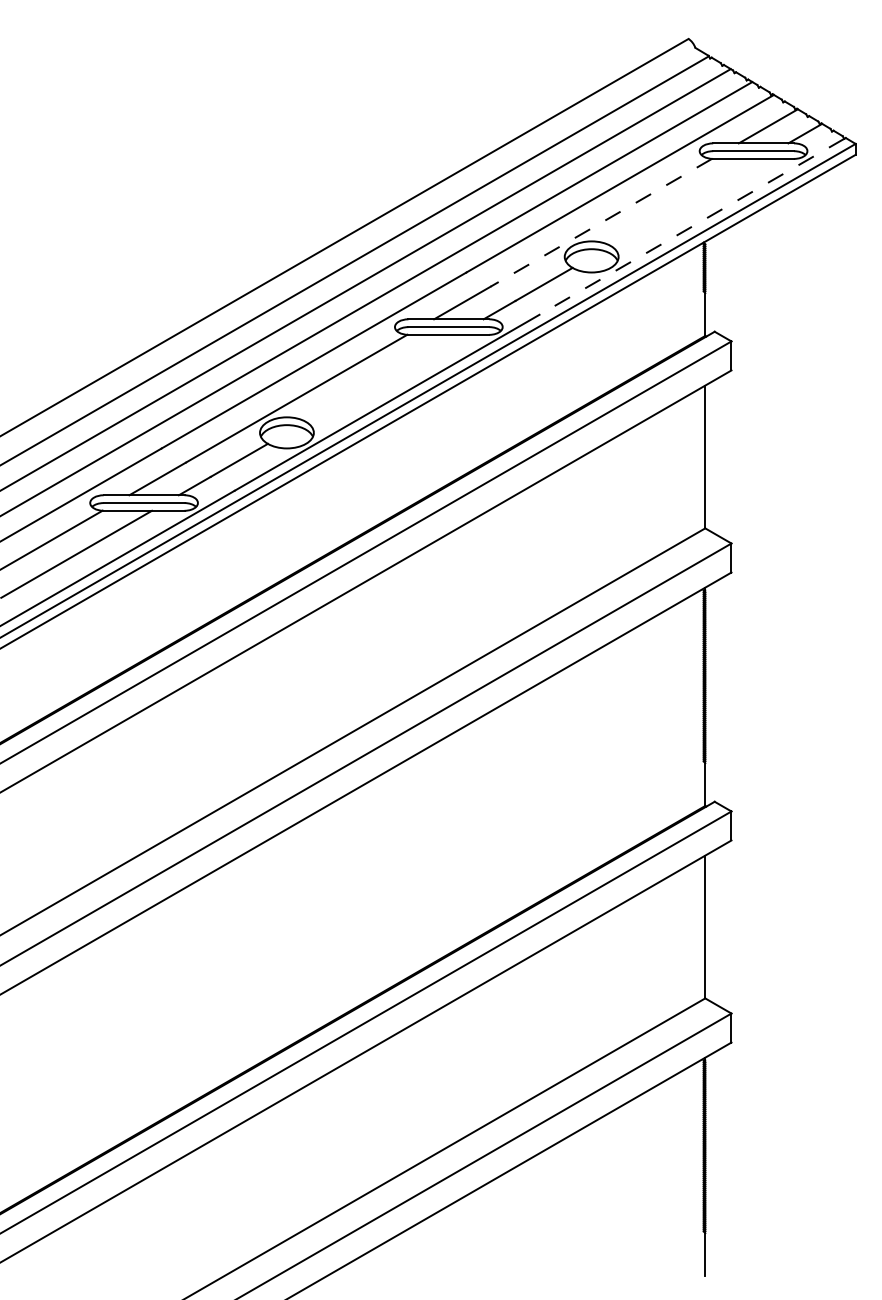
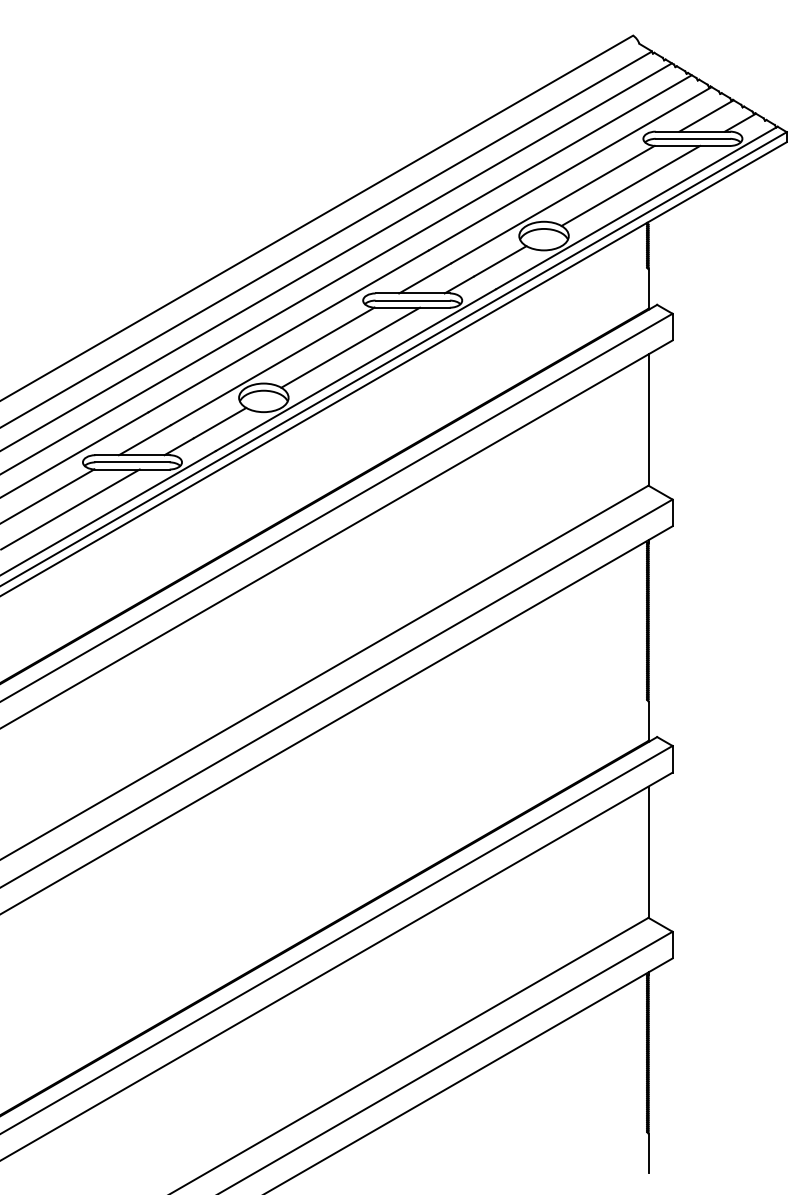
line: (685, 201) -> (630, 185), added
line: (601, 222) -> (553, 204), dashed -> solid
line: (691, 226) -> (635, 208), dashed -> solid
line: (381, 377) -> (350, 346), added

